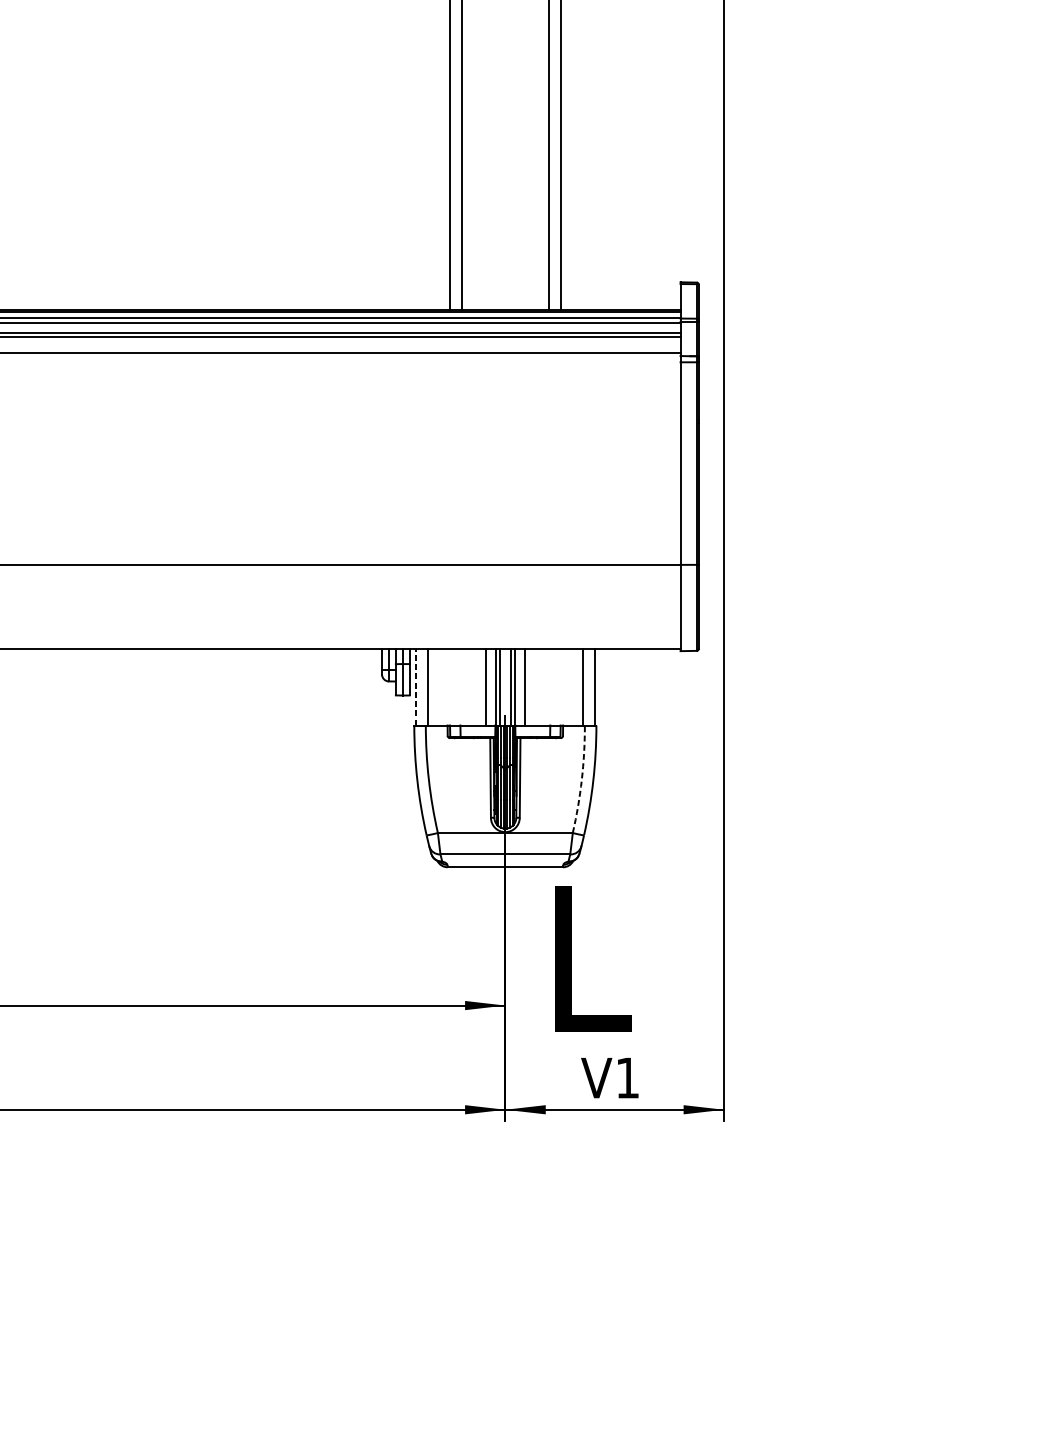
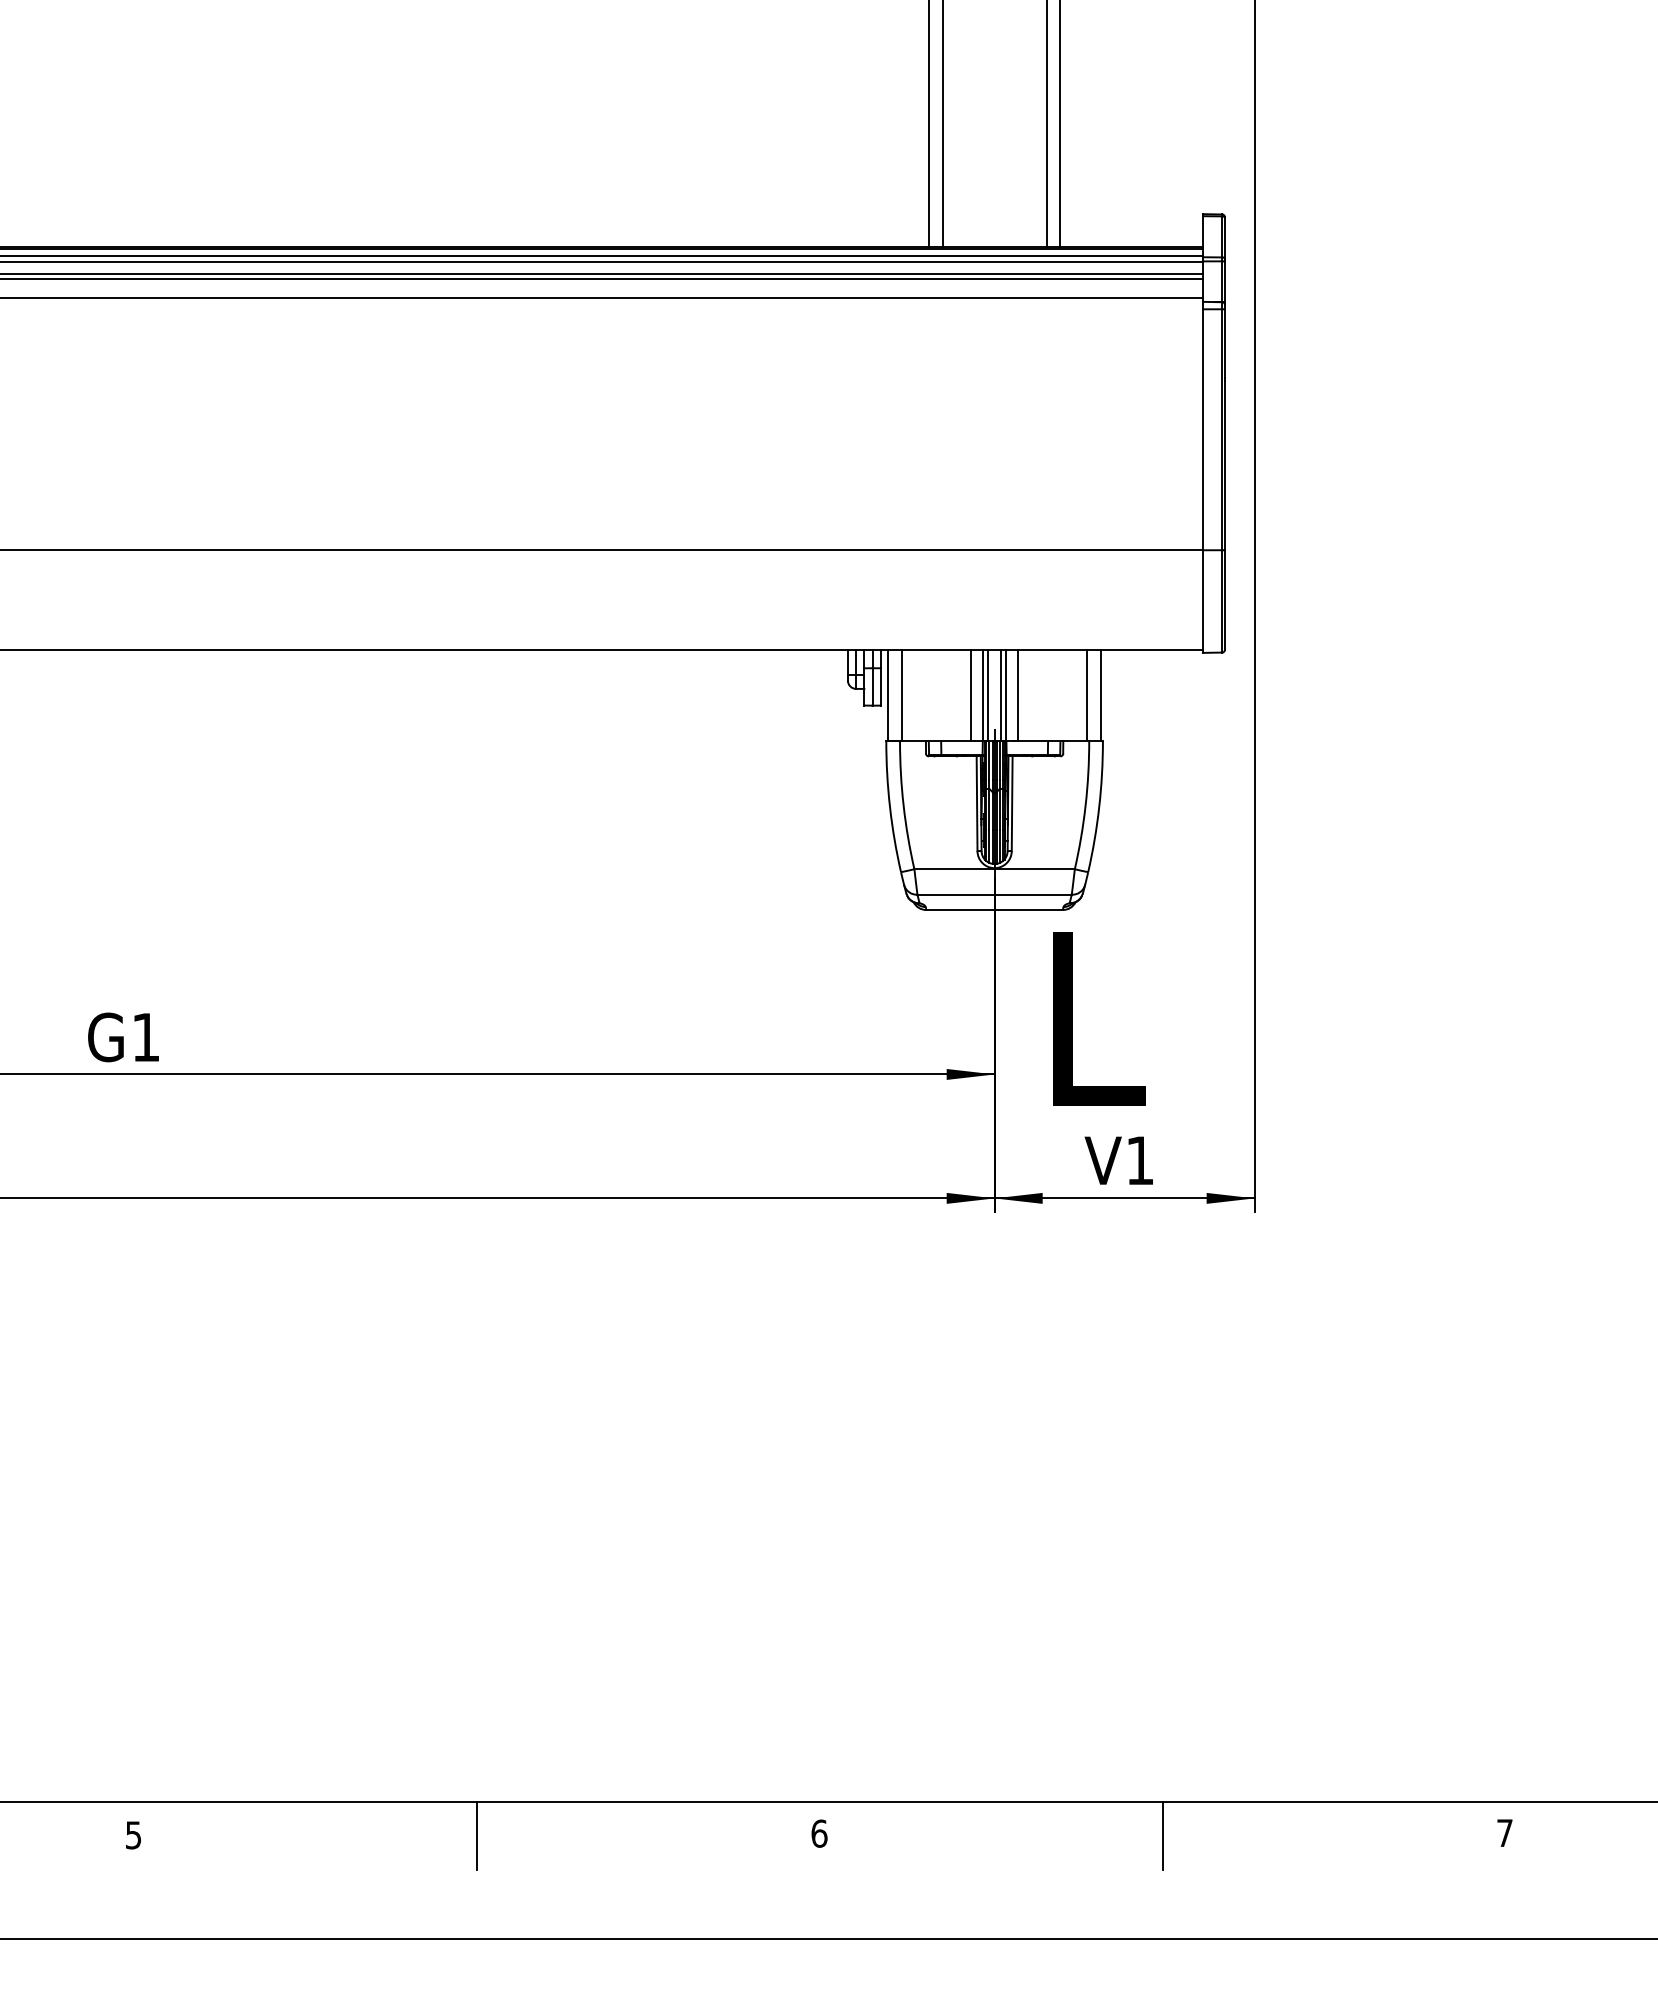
line: (416, 686) -> (888, 695), dashed -> solid
arc: (581, 779) -> (1085, 805), dashed -> solid

